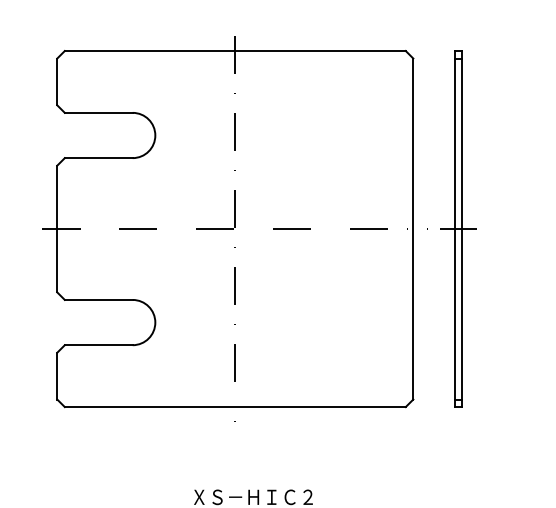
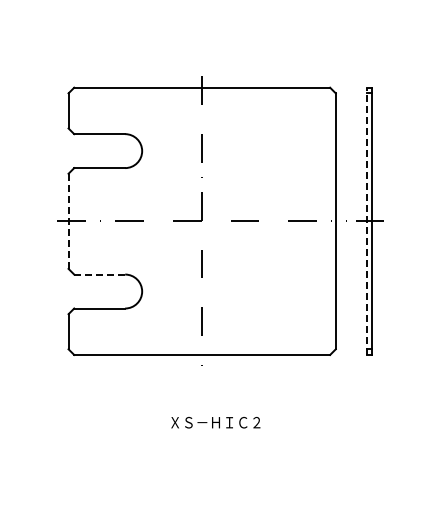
line: (57, 229) -> (68, 221), solid -> dashed
line: (455, 229) -> (367, 221), solid -> dashed
line: (98, 299) -> (99, 274), solid -> dashed

